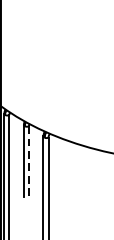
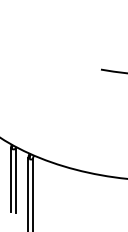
line: (28, 161) -> (15, 180), dashed -> solid

